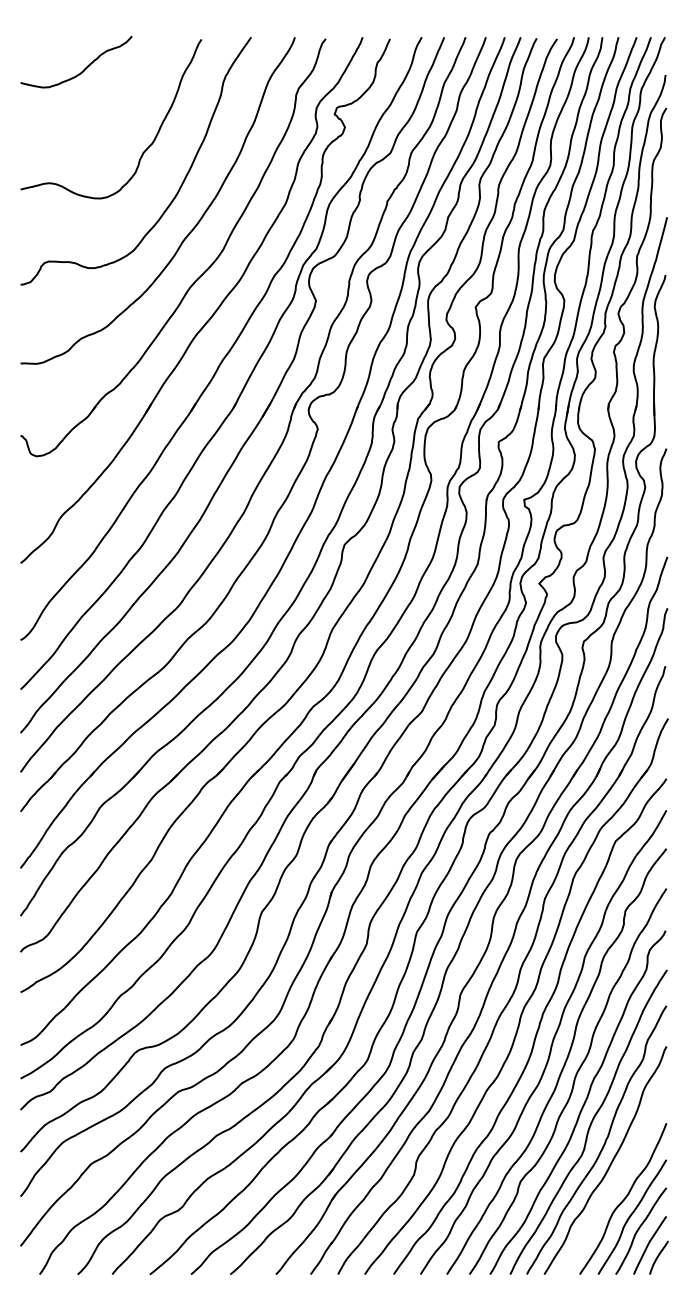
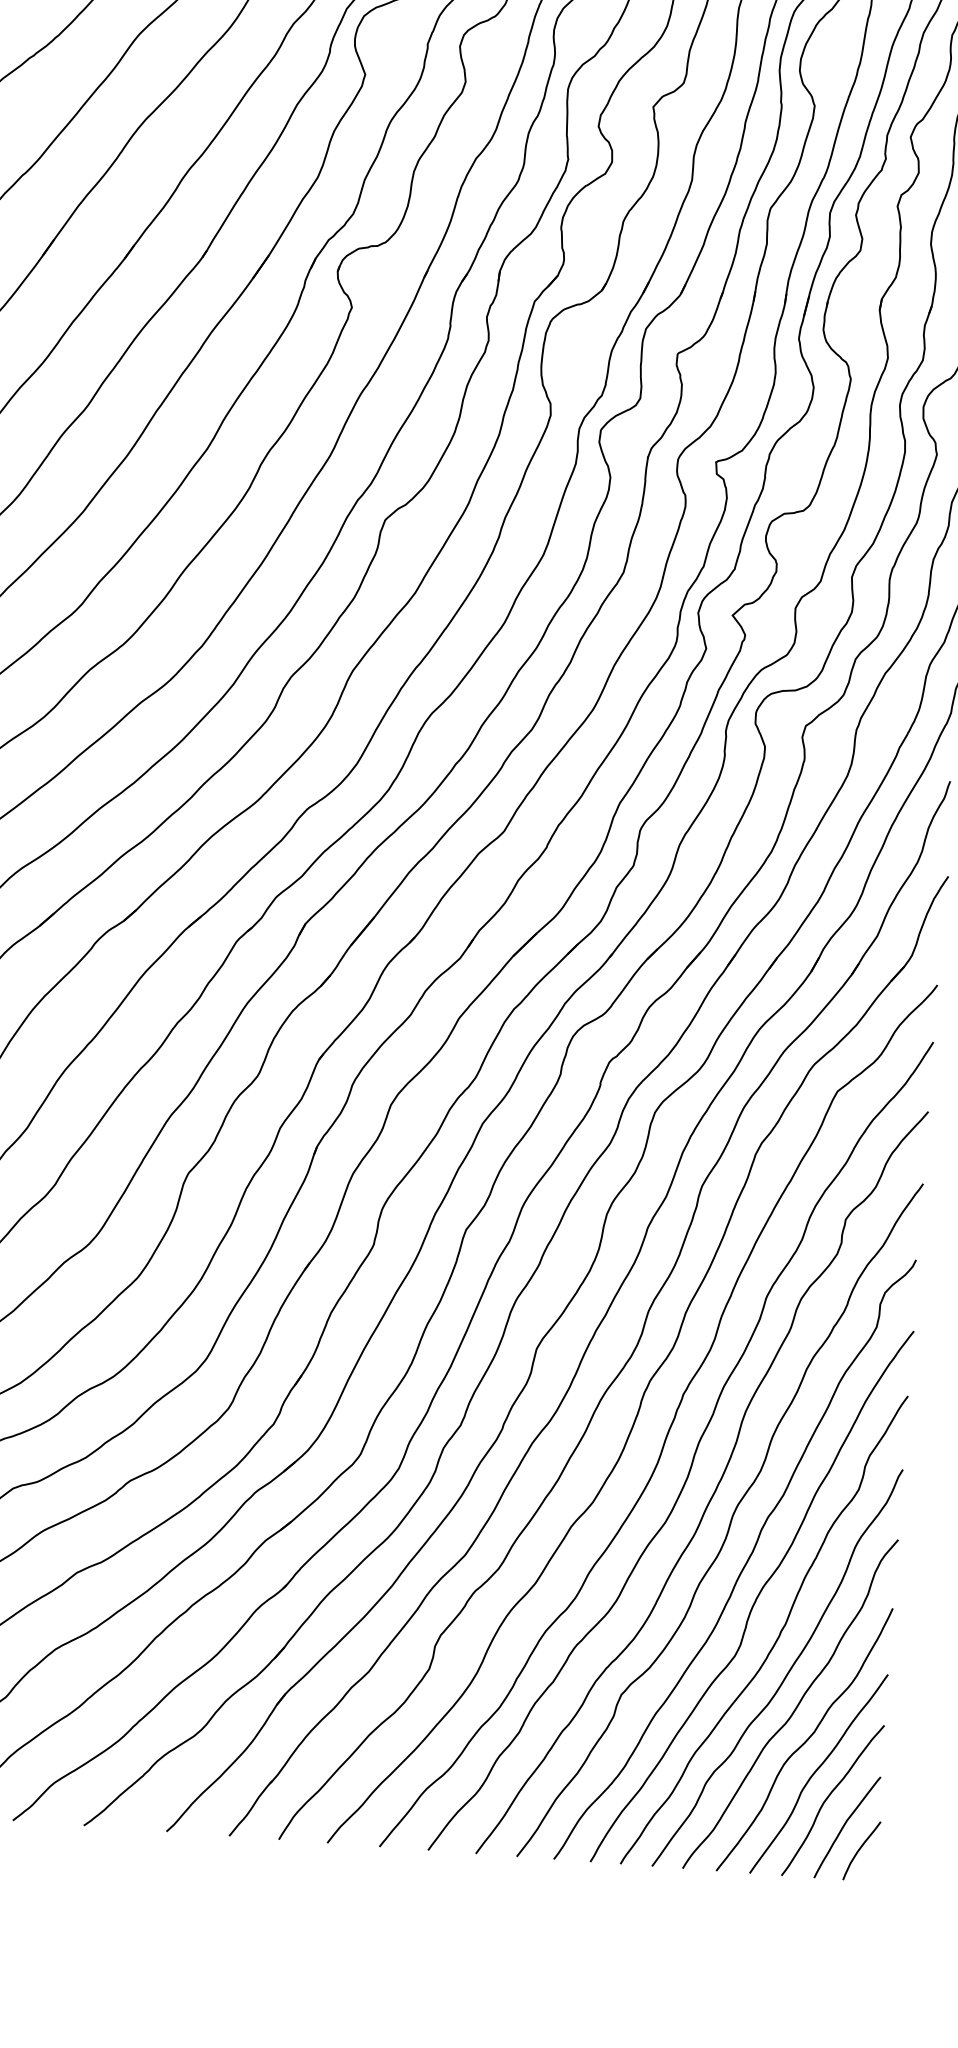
curve: (616, 1181) -> (794, 1707), added

